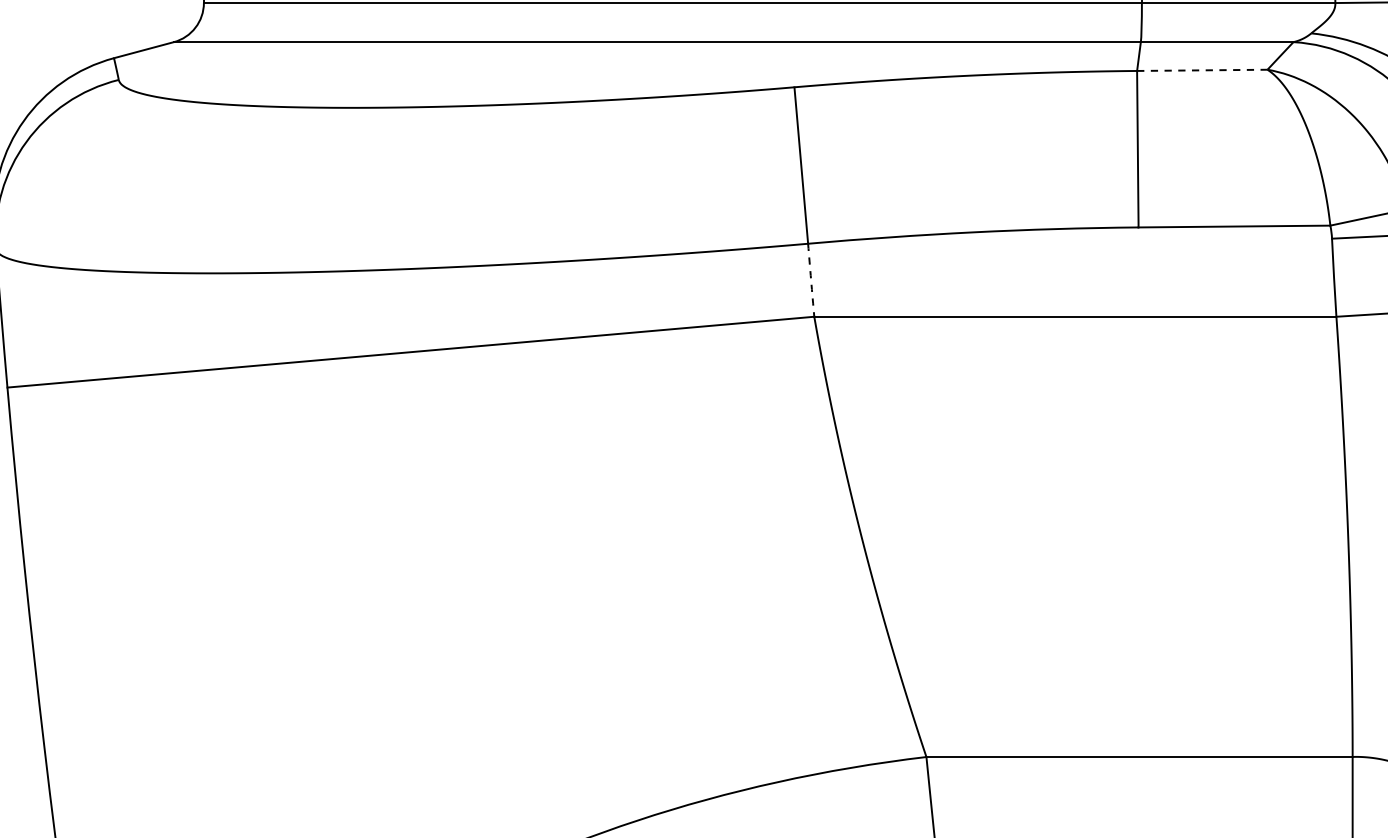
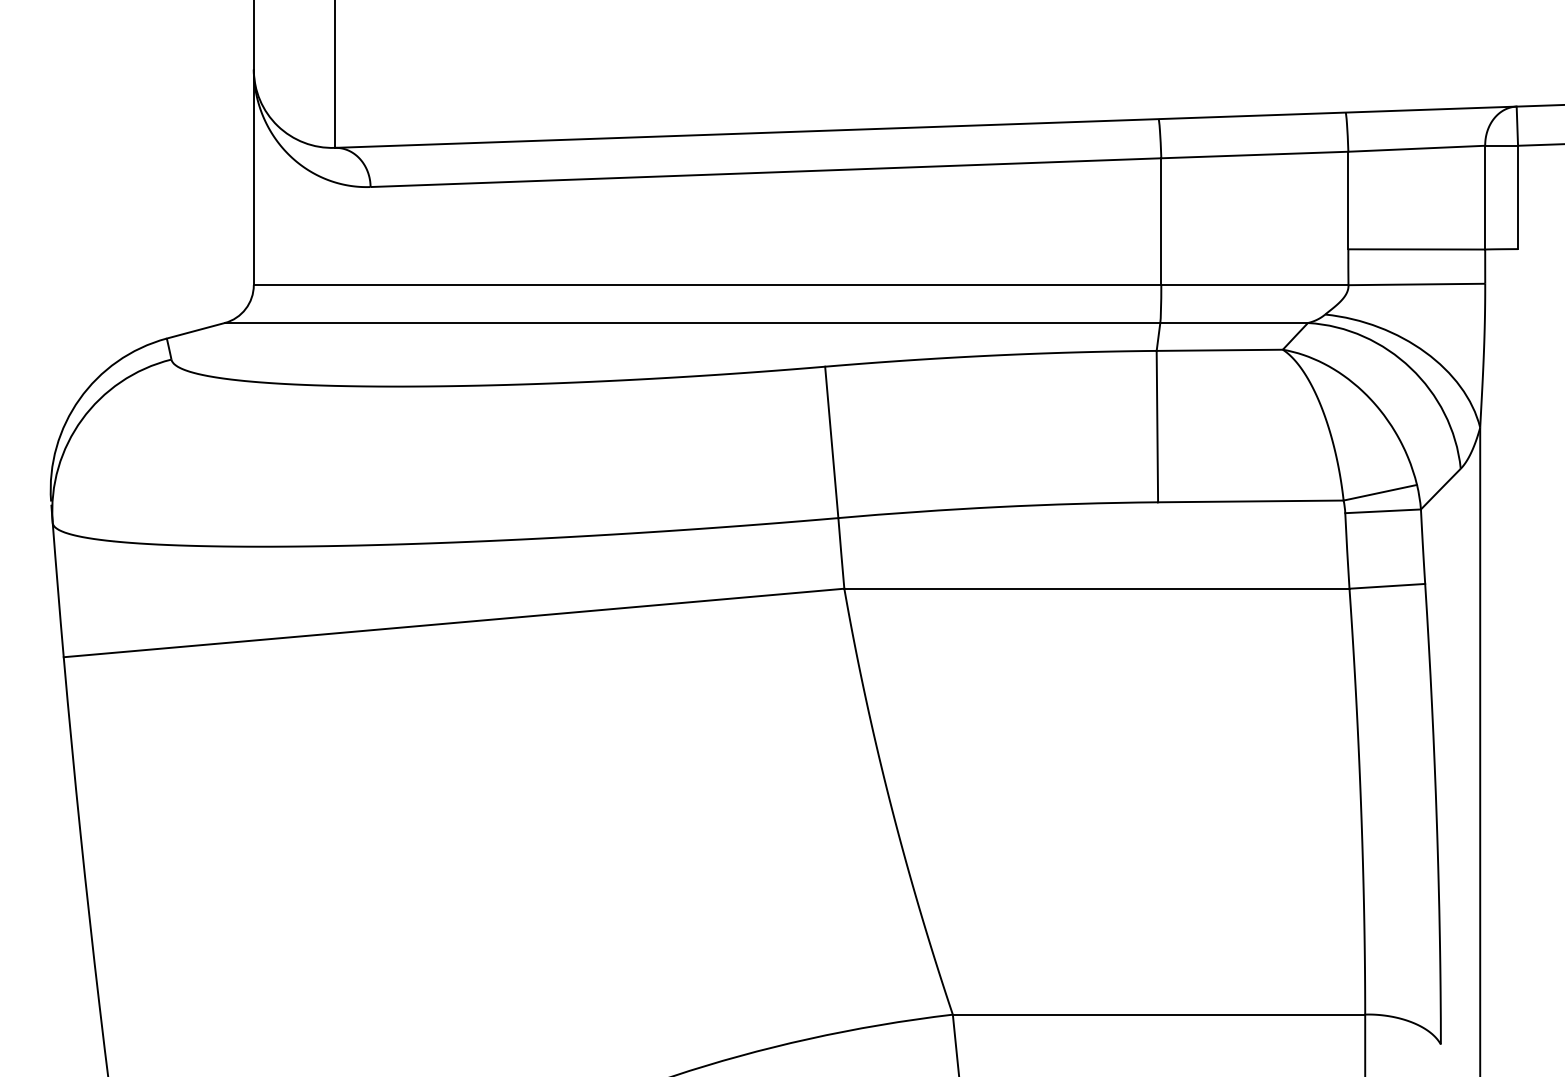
line: (1203, 70) -> (1220, 350), dashed -> solid
arc: (811, 280) -> (841, 553), dashed -> solid

